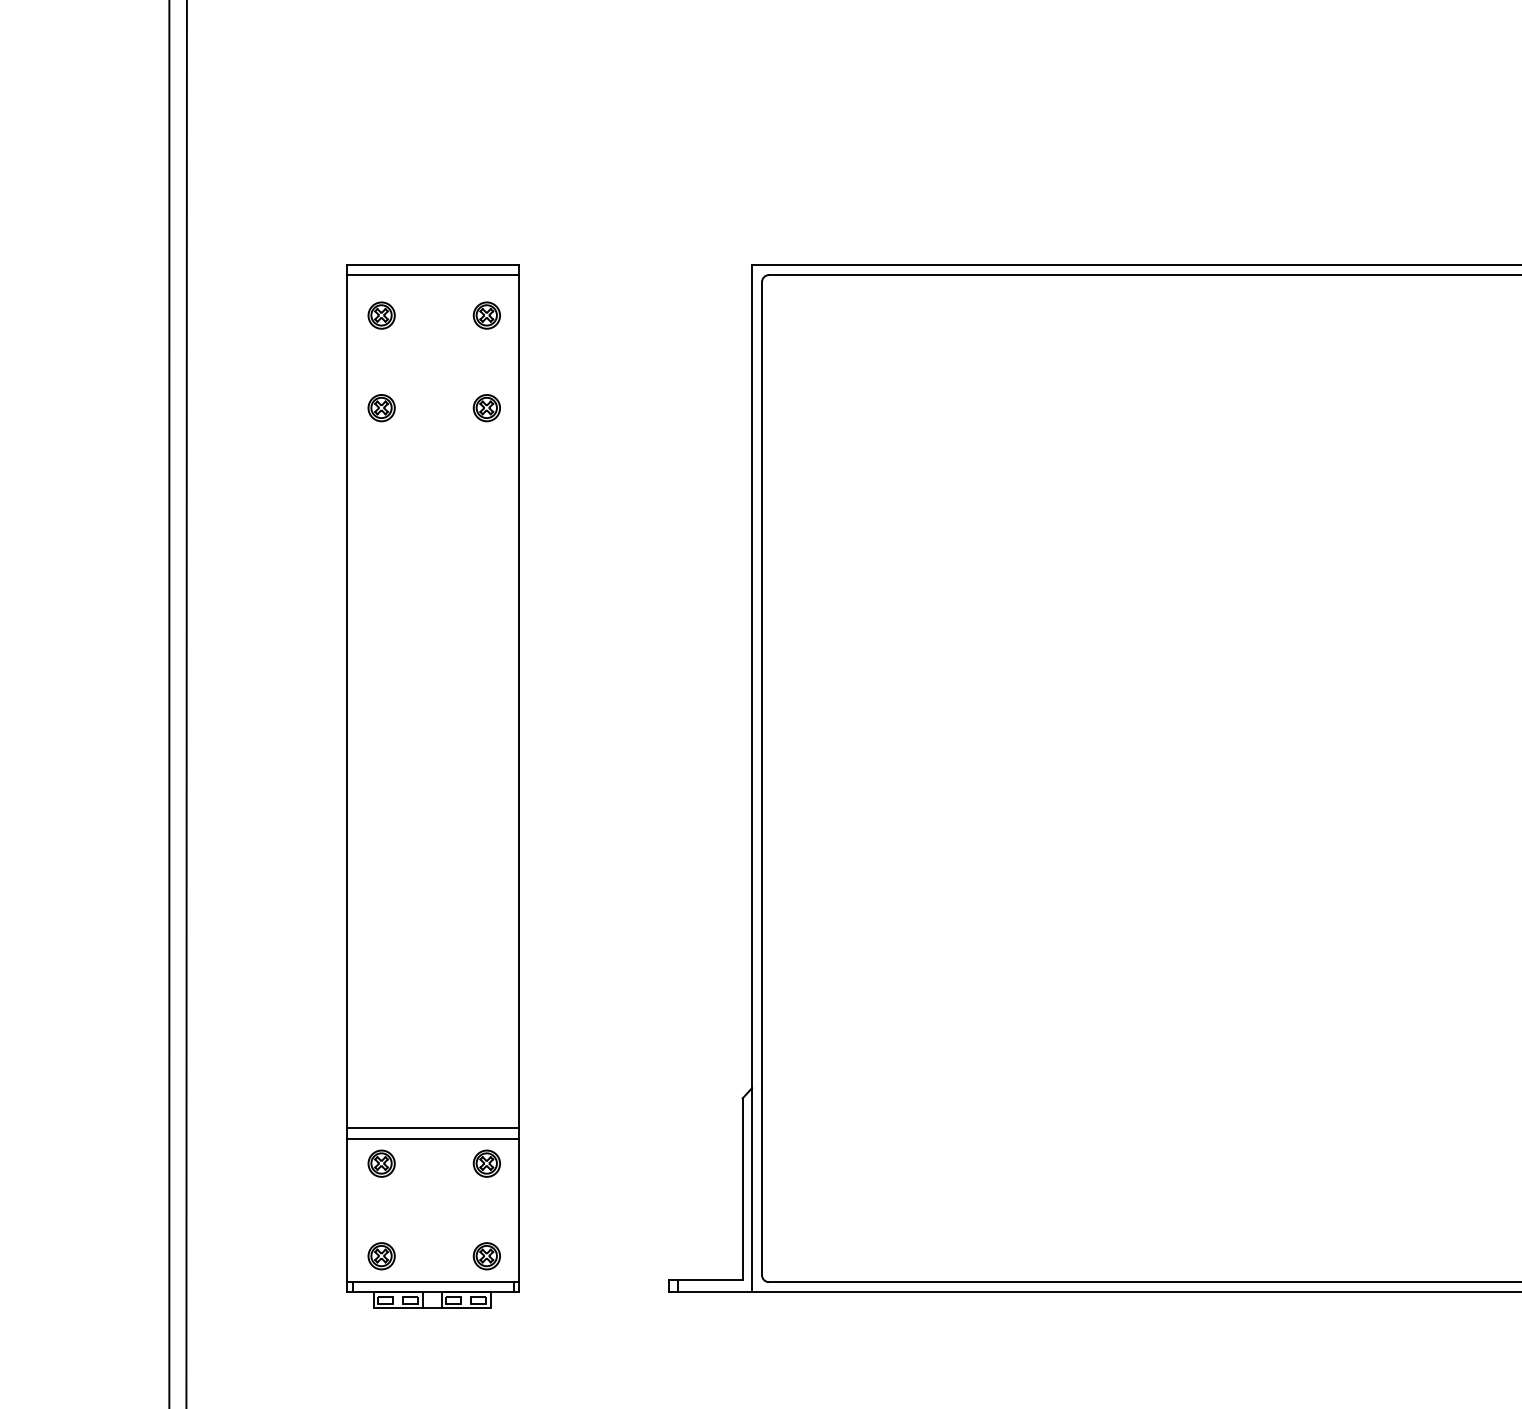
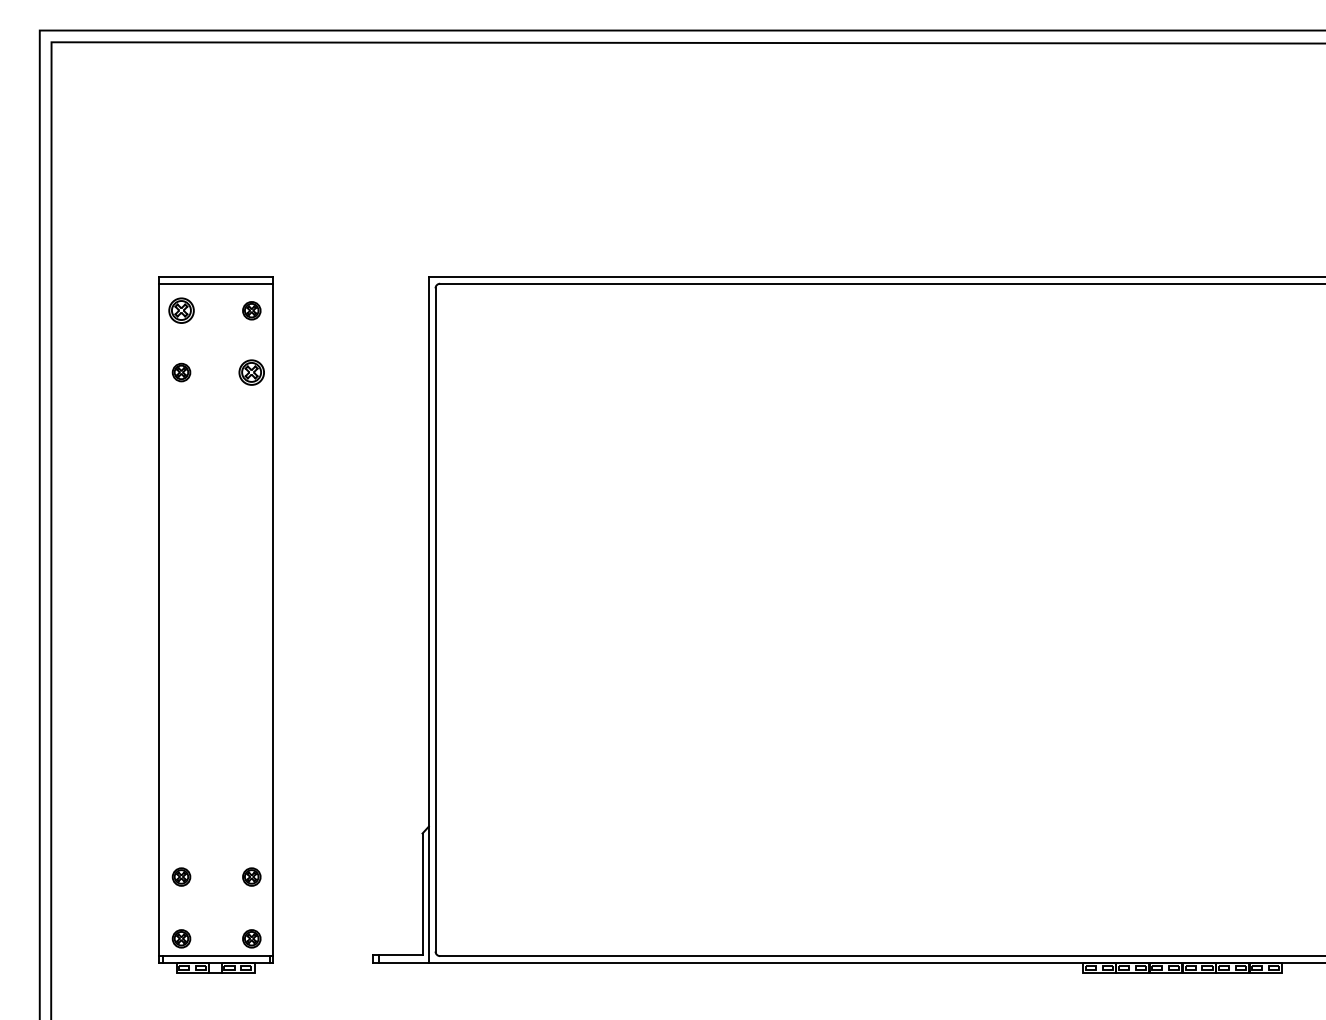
part: (381, 315) -> (181, 310), size x1.4
part: (486, 408) -> (251, 372), size x1.4
line: (432, 1126) -> (215, 852), removed
line: (432, 1138) -> (215, 860), removed

